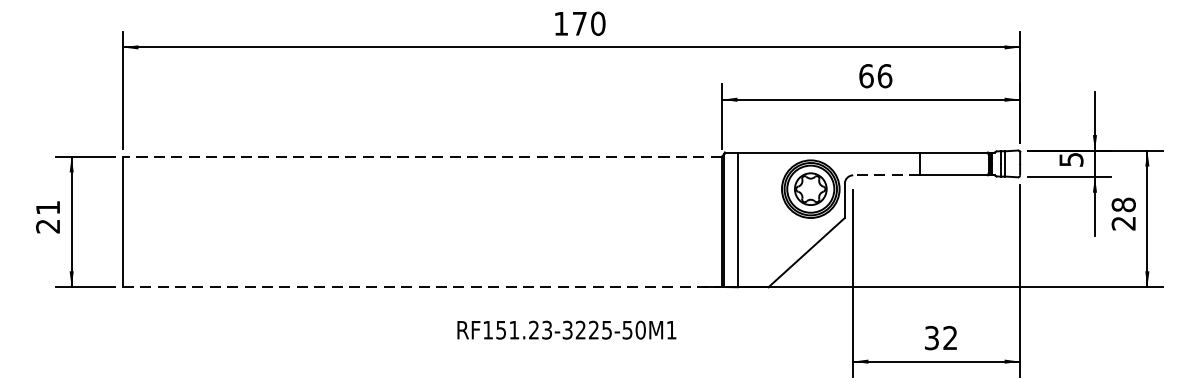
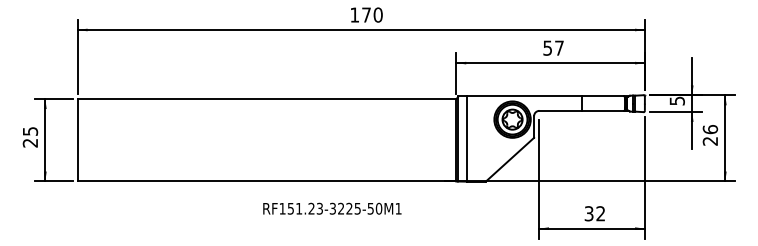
text: (875, 75) -> (553, 47), 66 -> 57
line: (421, 157) -> (266, 99), dashed -> solid
line: (886, 174) -> (560, 110), dashed -> solid
text: (1122, 204) -> (709, 129), 28 -> 26
text: (48, 207) -> (30, 131), 21 -> 25
line: (423, 287) -> (267, 181), dashed -> solid
text: (567, 329) -> (332, 208), moved

